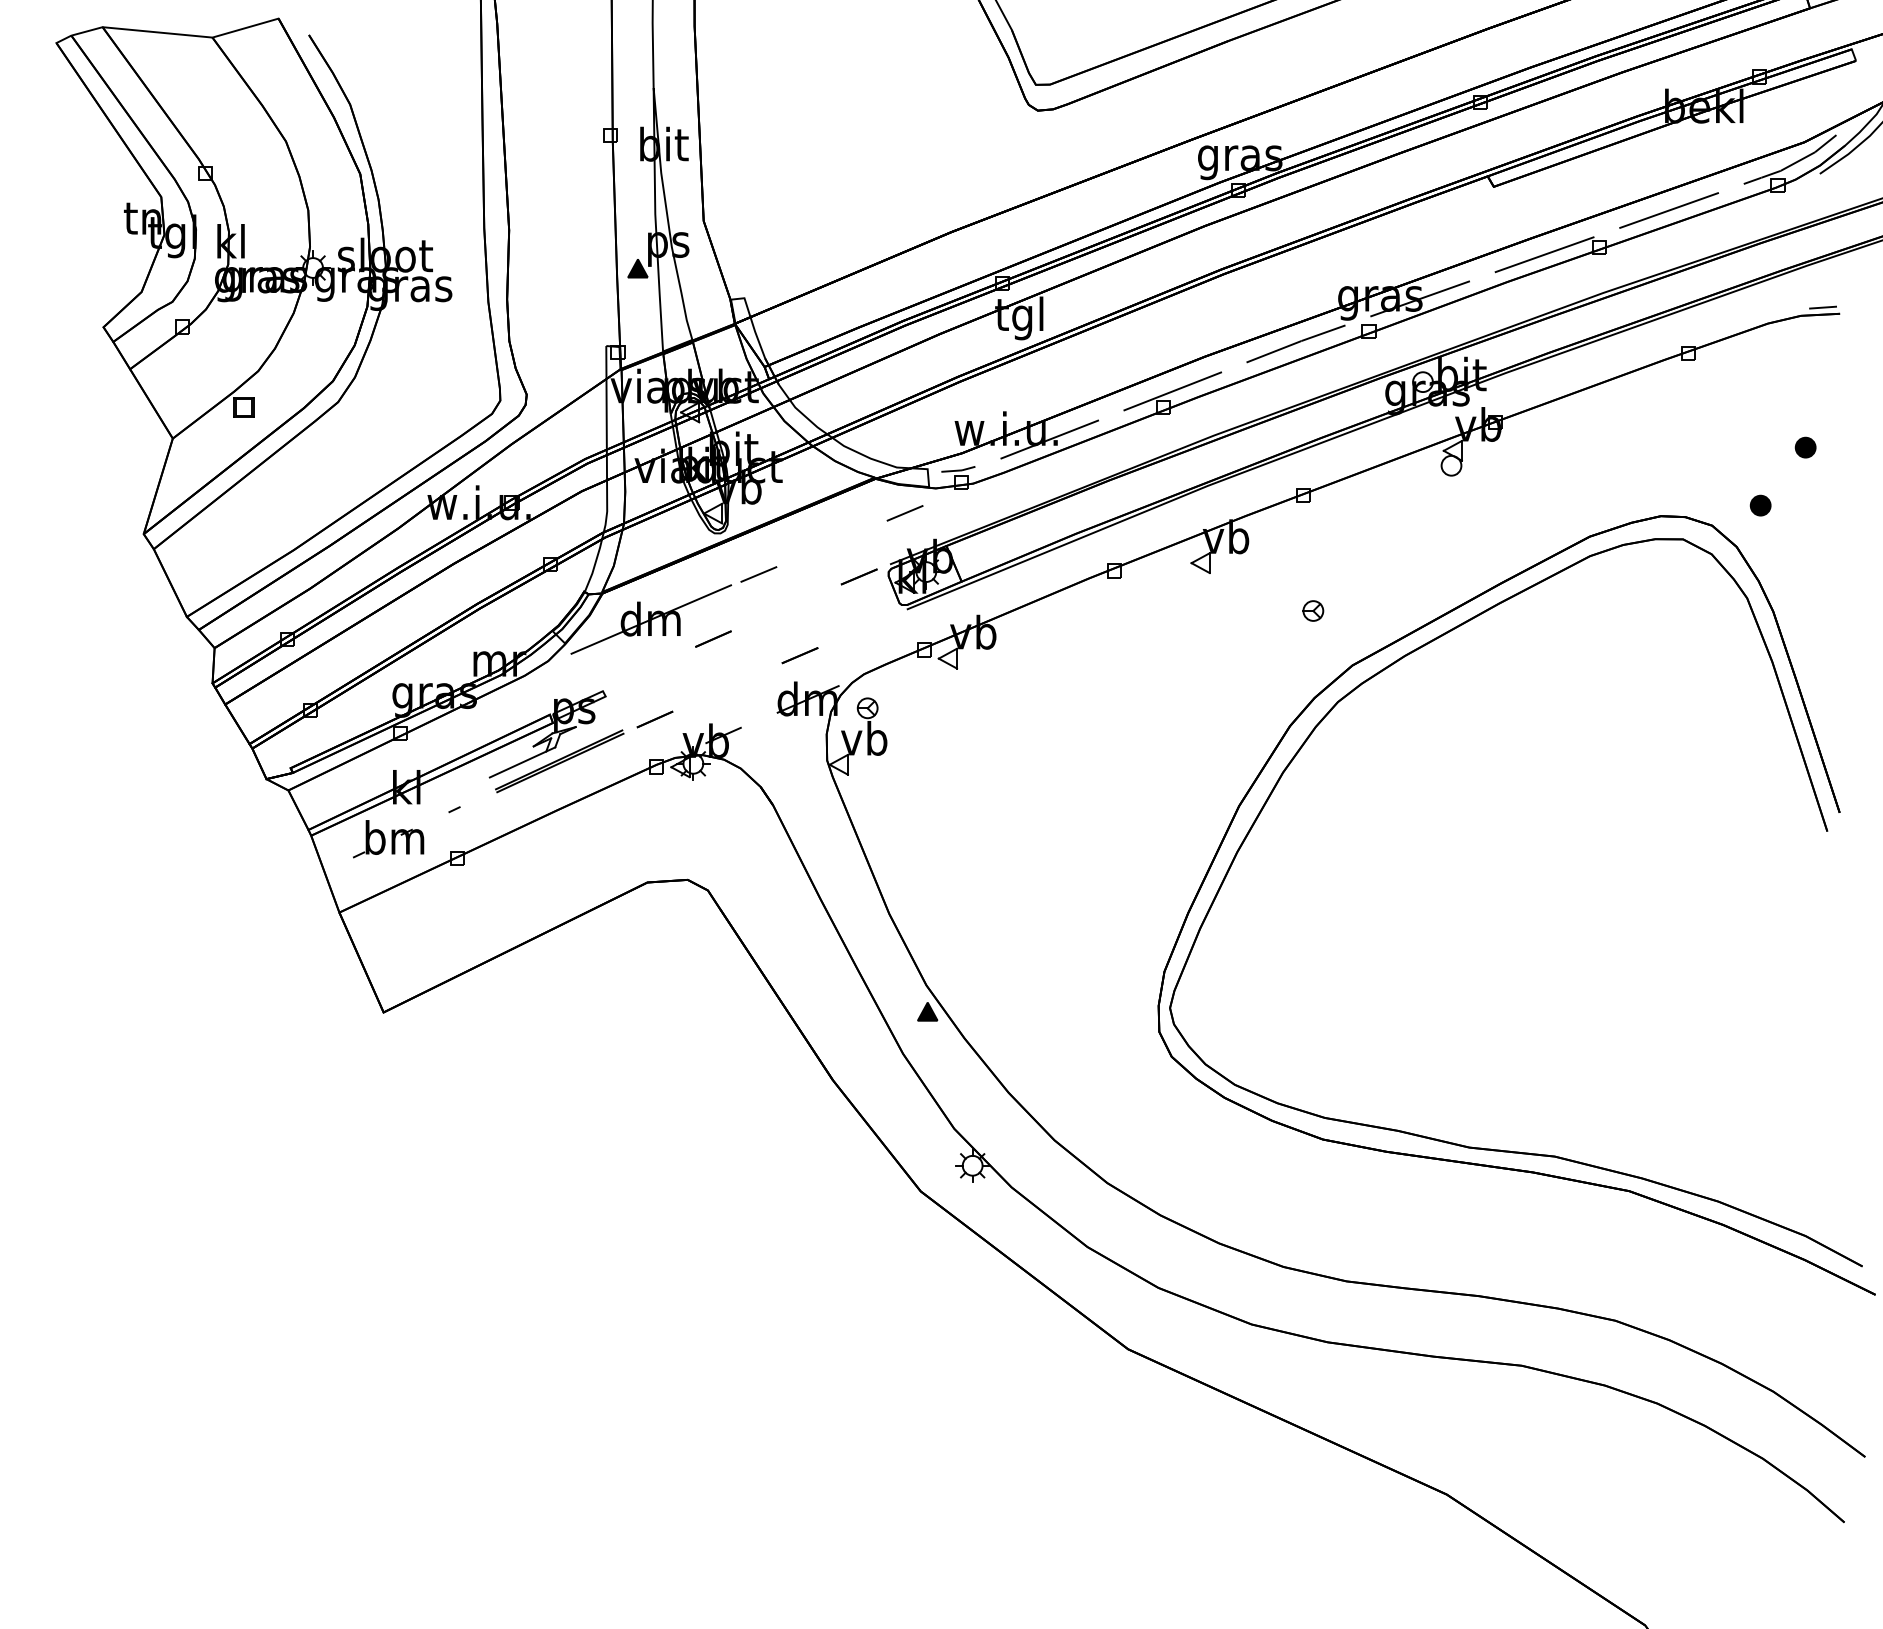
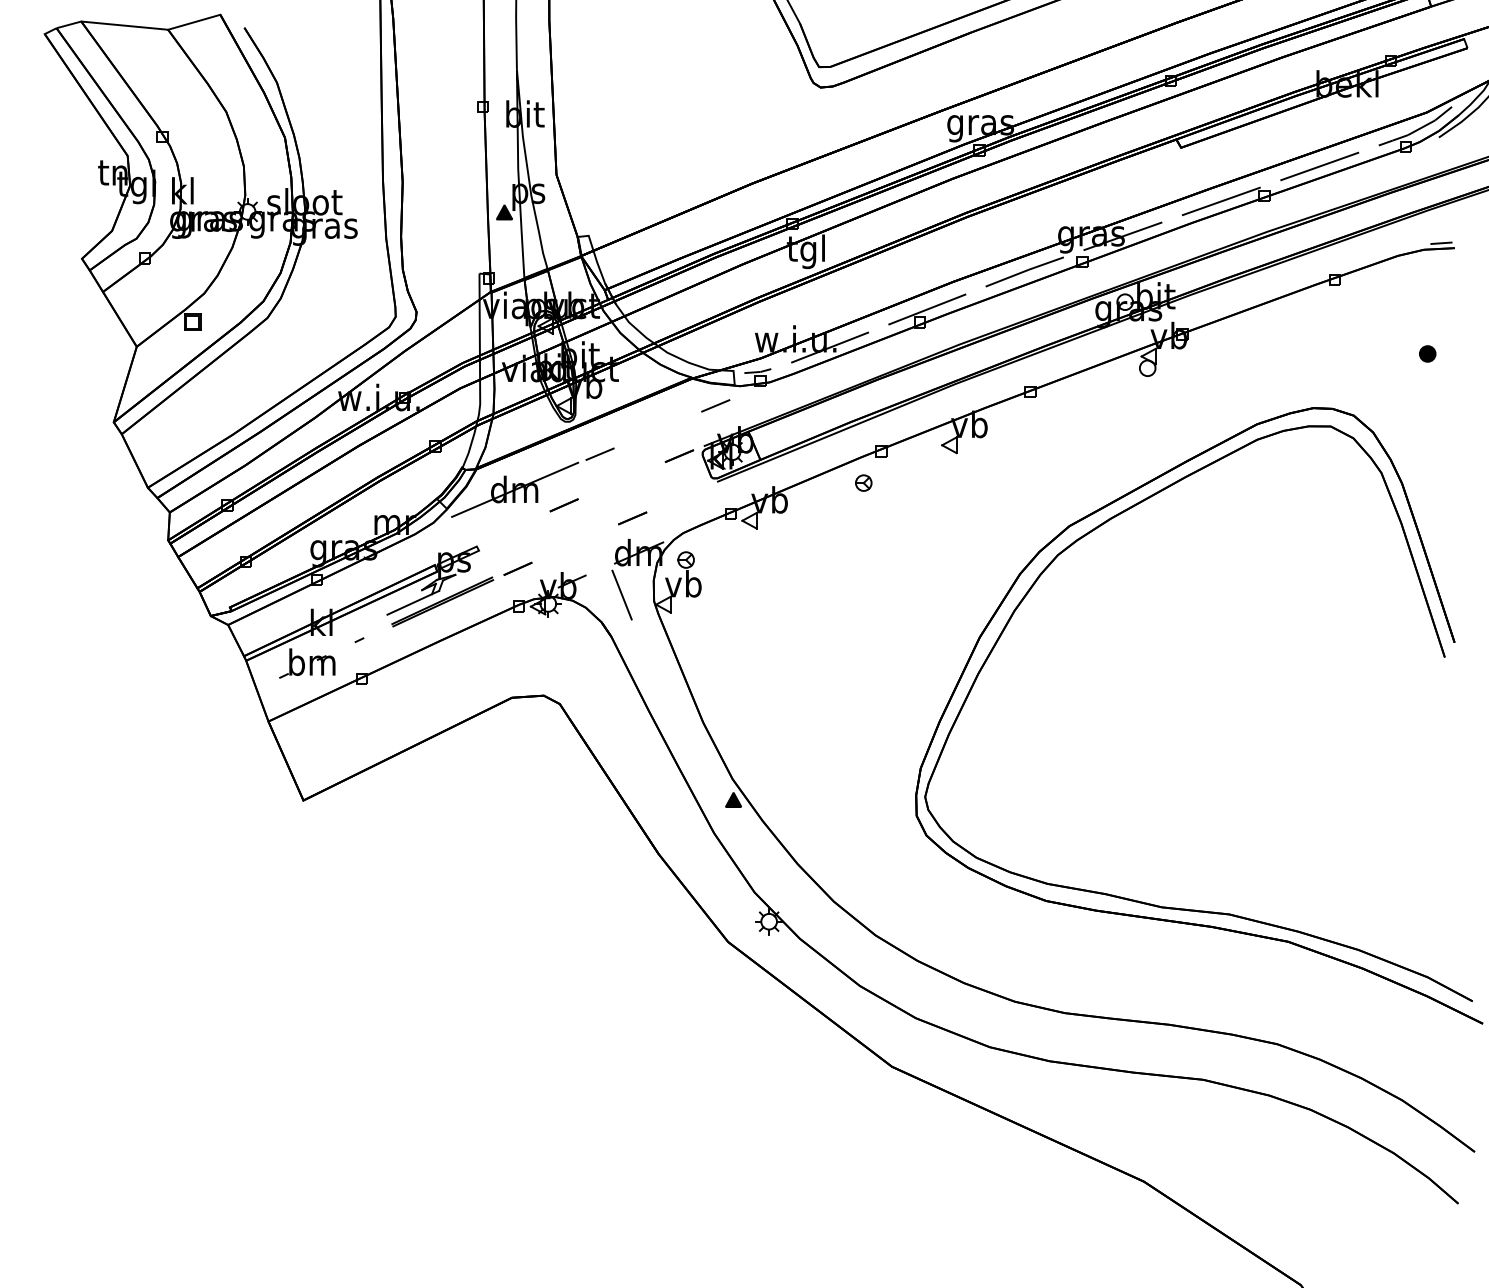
part: (1760, 505) -> (1392, 399), removed
part: (1313, 610) -> (863, 482), moved
line: (786, 752) -> (621, 594), added

